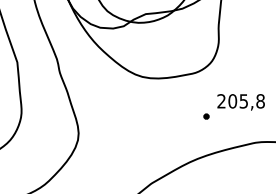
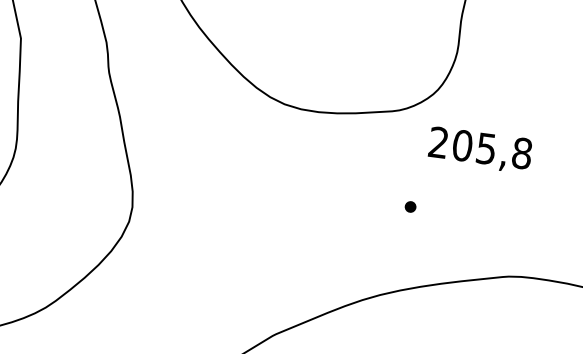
text: (240, 102) -> (478, 150), moved

